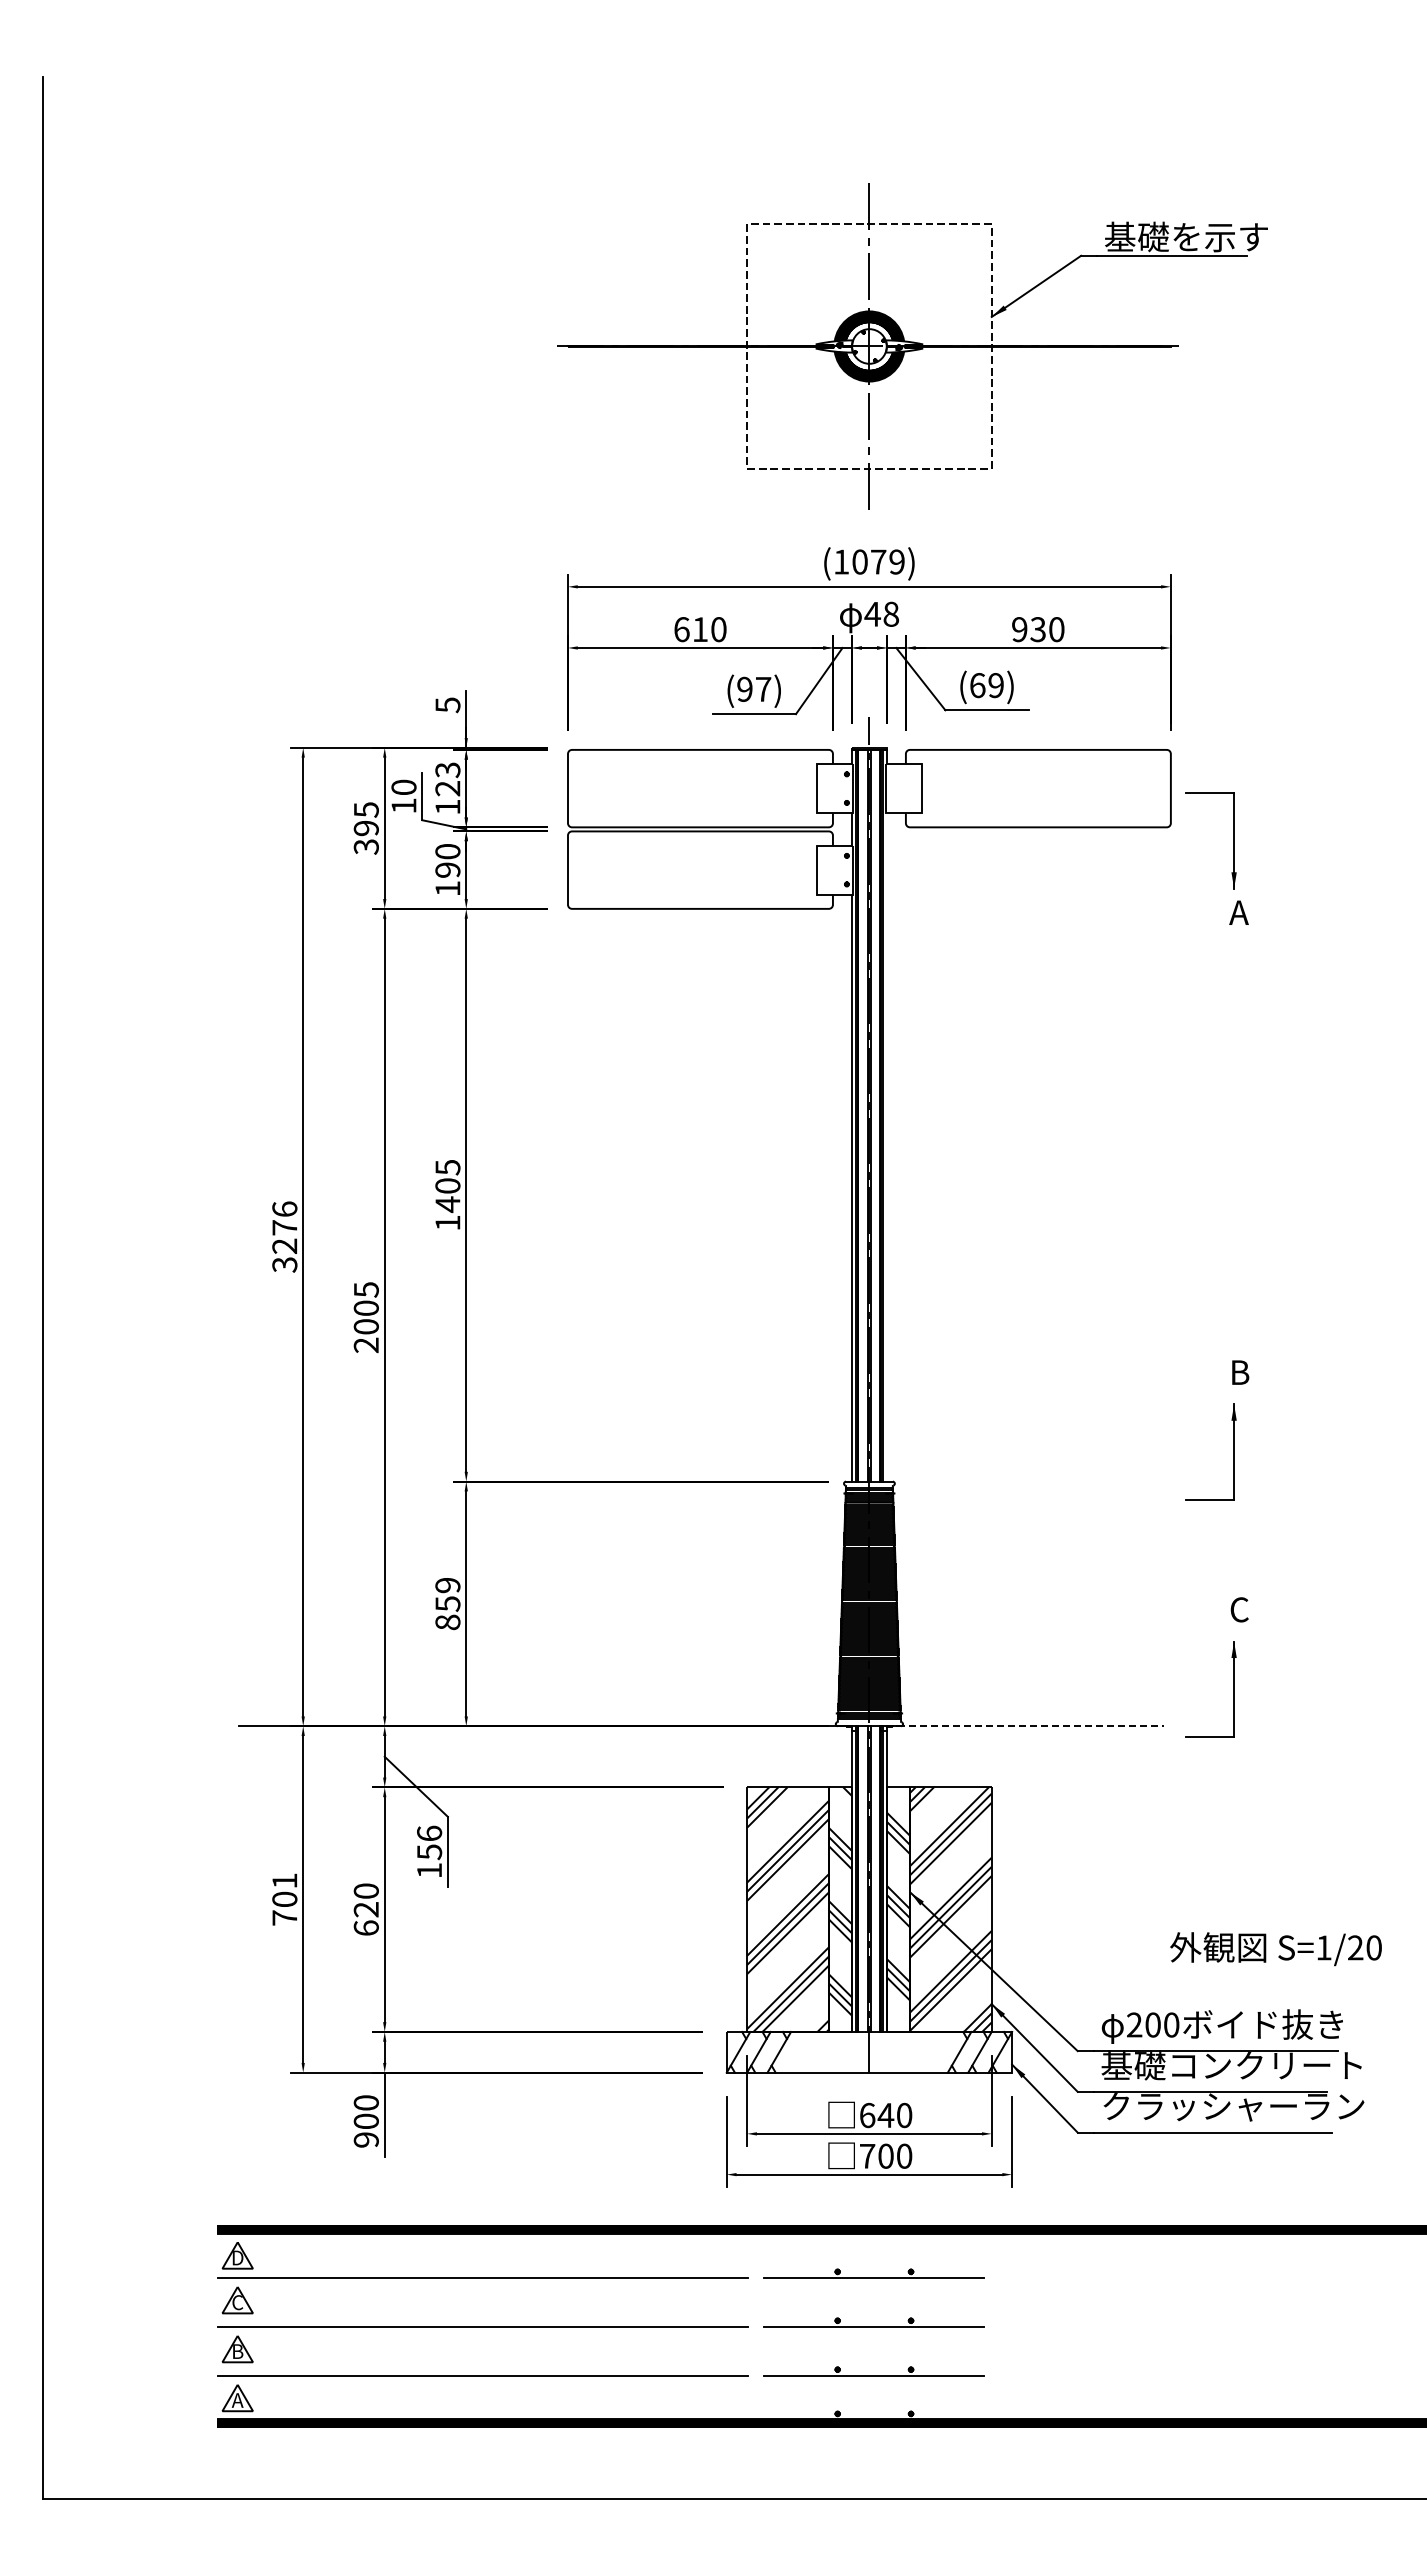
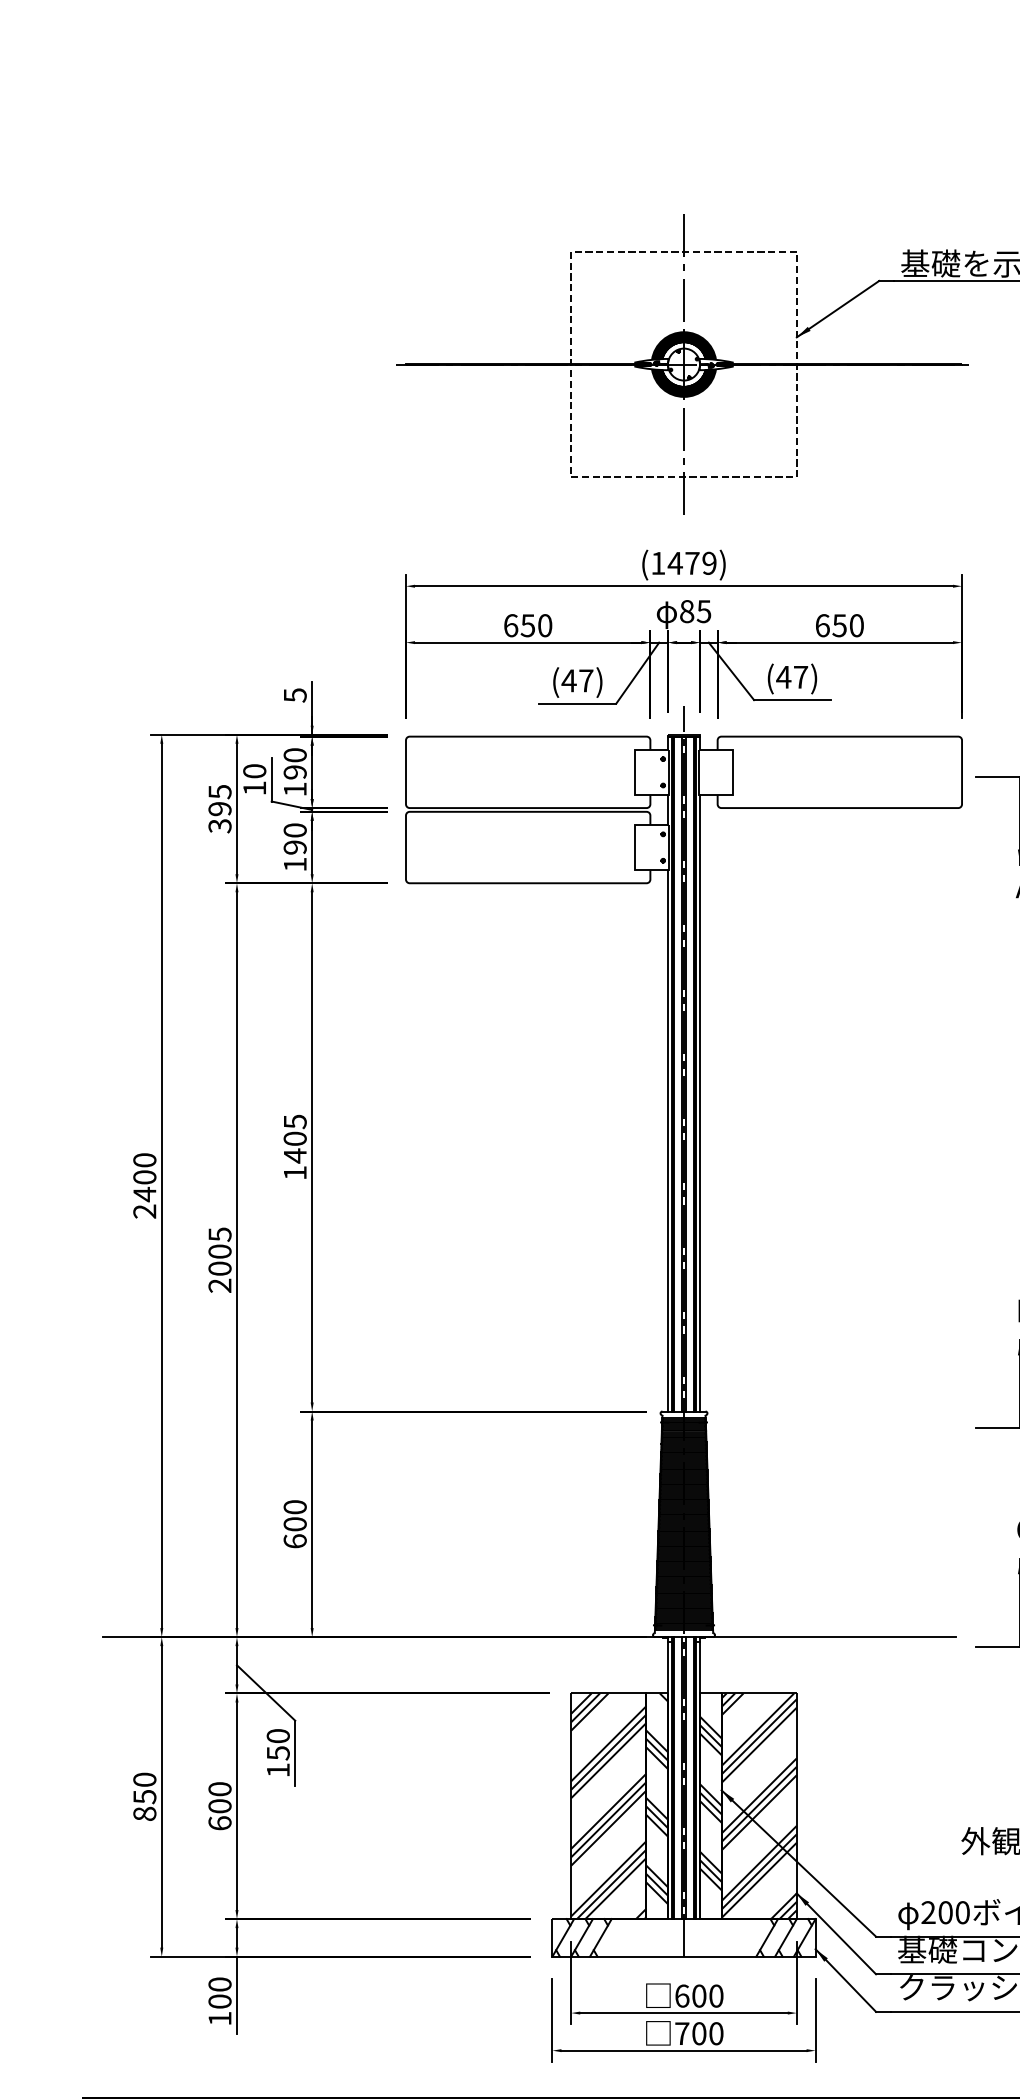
text: (859, 561) -> (674, 562), (1079) -> (1479)
text: (881, 613) -> (695, 610), 48 -> 85
text: (699, 629) -> (527, 625), 610 -> 650
text: (1028, 629) -> (830, 625), 930 -> 650
text: (986, 685) -> (791, 677), (69) -> (47)
text: (744, 688) -> (568, 680), (97) -> (47)
text: (447, 779) -> (294, 763), 123 -> 190
line: (886, 1147) -> (699, 1103), added
text: (284, 1236) -> (144, 1185), 3276 -> 2400
text: (447, 1603) -> (294, 1523), 859 -> 600
line: (1025, 1726) -> (827, 1637), dashed -> solid
text: (429, 1833) -> (278, 1736), 156 -> 150
text: (284, 1899) -> (144, 1796), 701 -> 850
text: (365, 1909) -> (219, 1806), 620 -> 600
text: (885, 2115) -> (698, 1996), 640 -> 600
text: (365, 2139) -> (219, 2018), 900 -> 100

